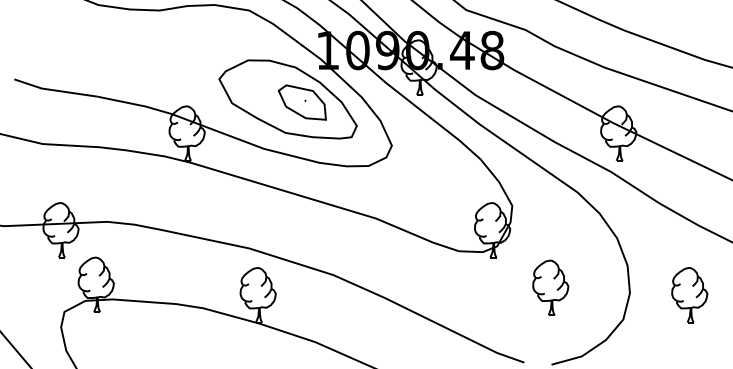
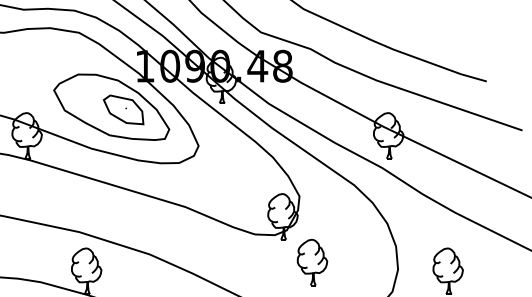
part: (550, 287) -> (312, 262), moved

